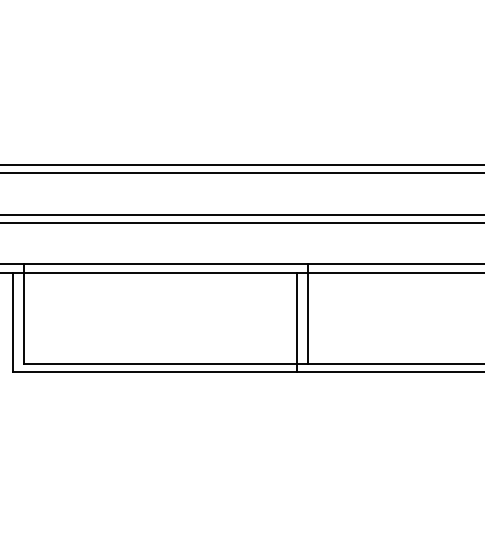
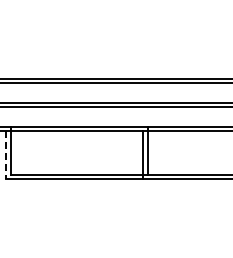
line: (13, 321) -> (6, 154), solid -> dashed

